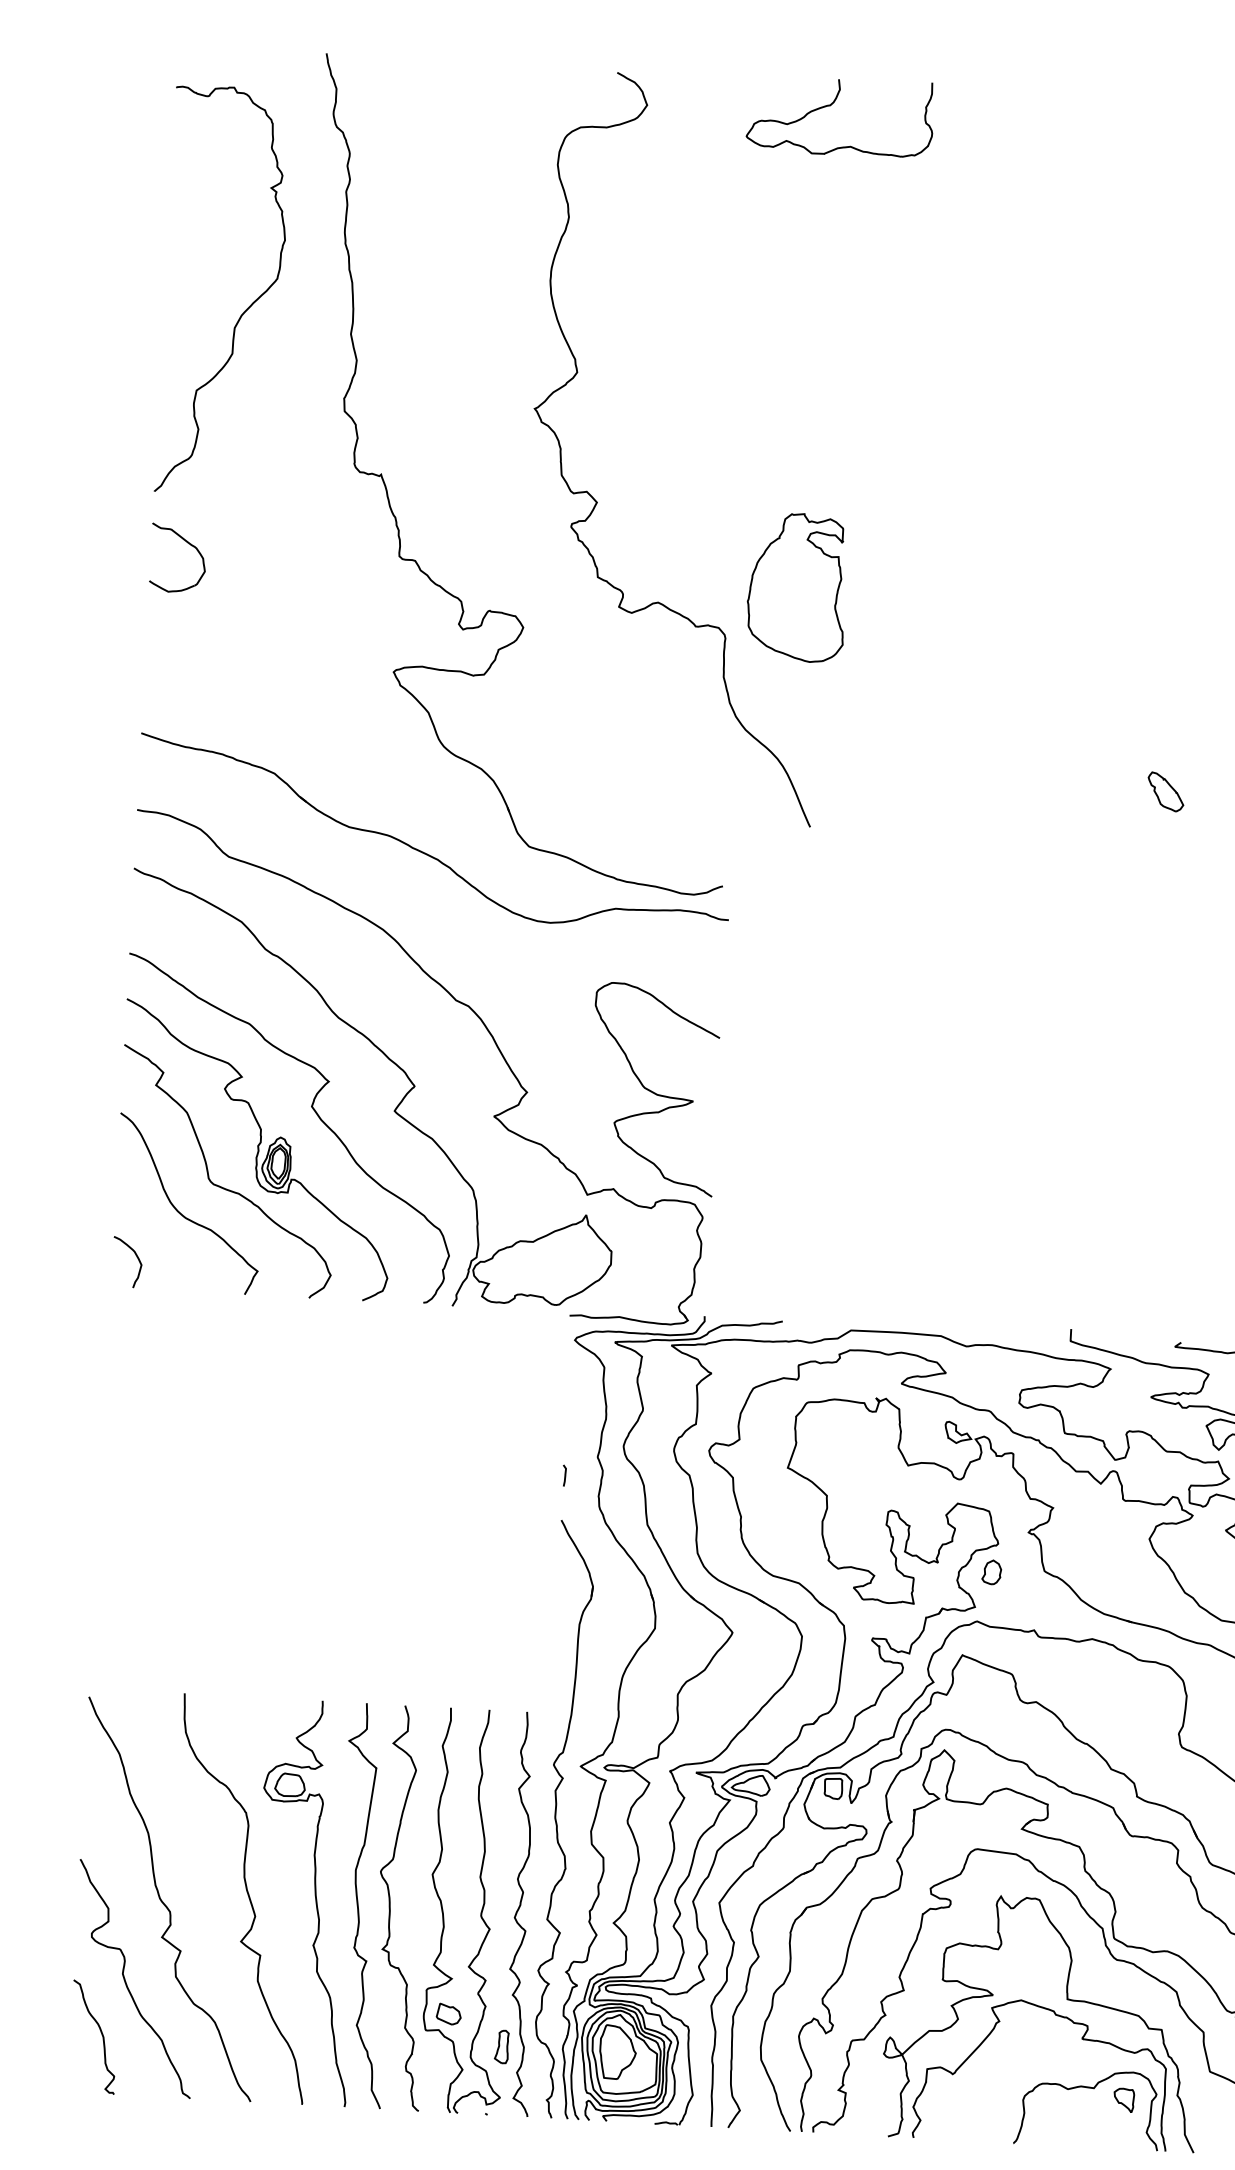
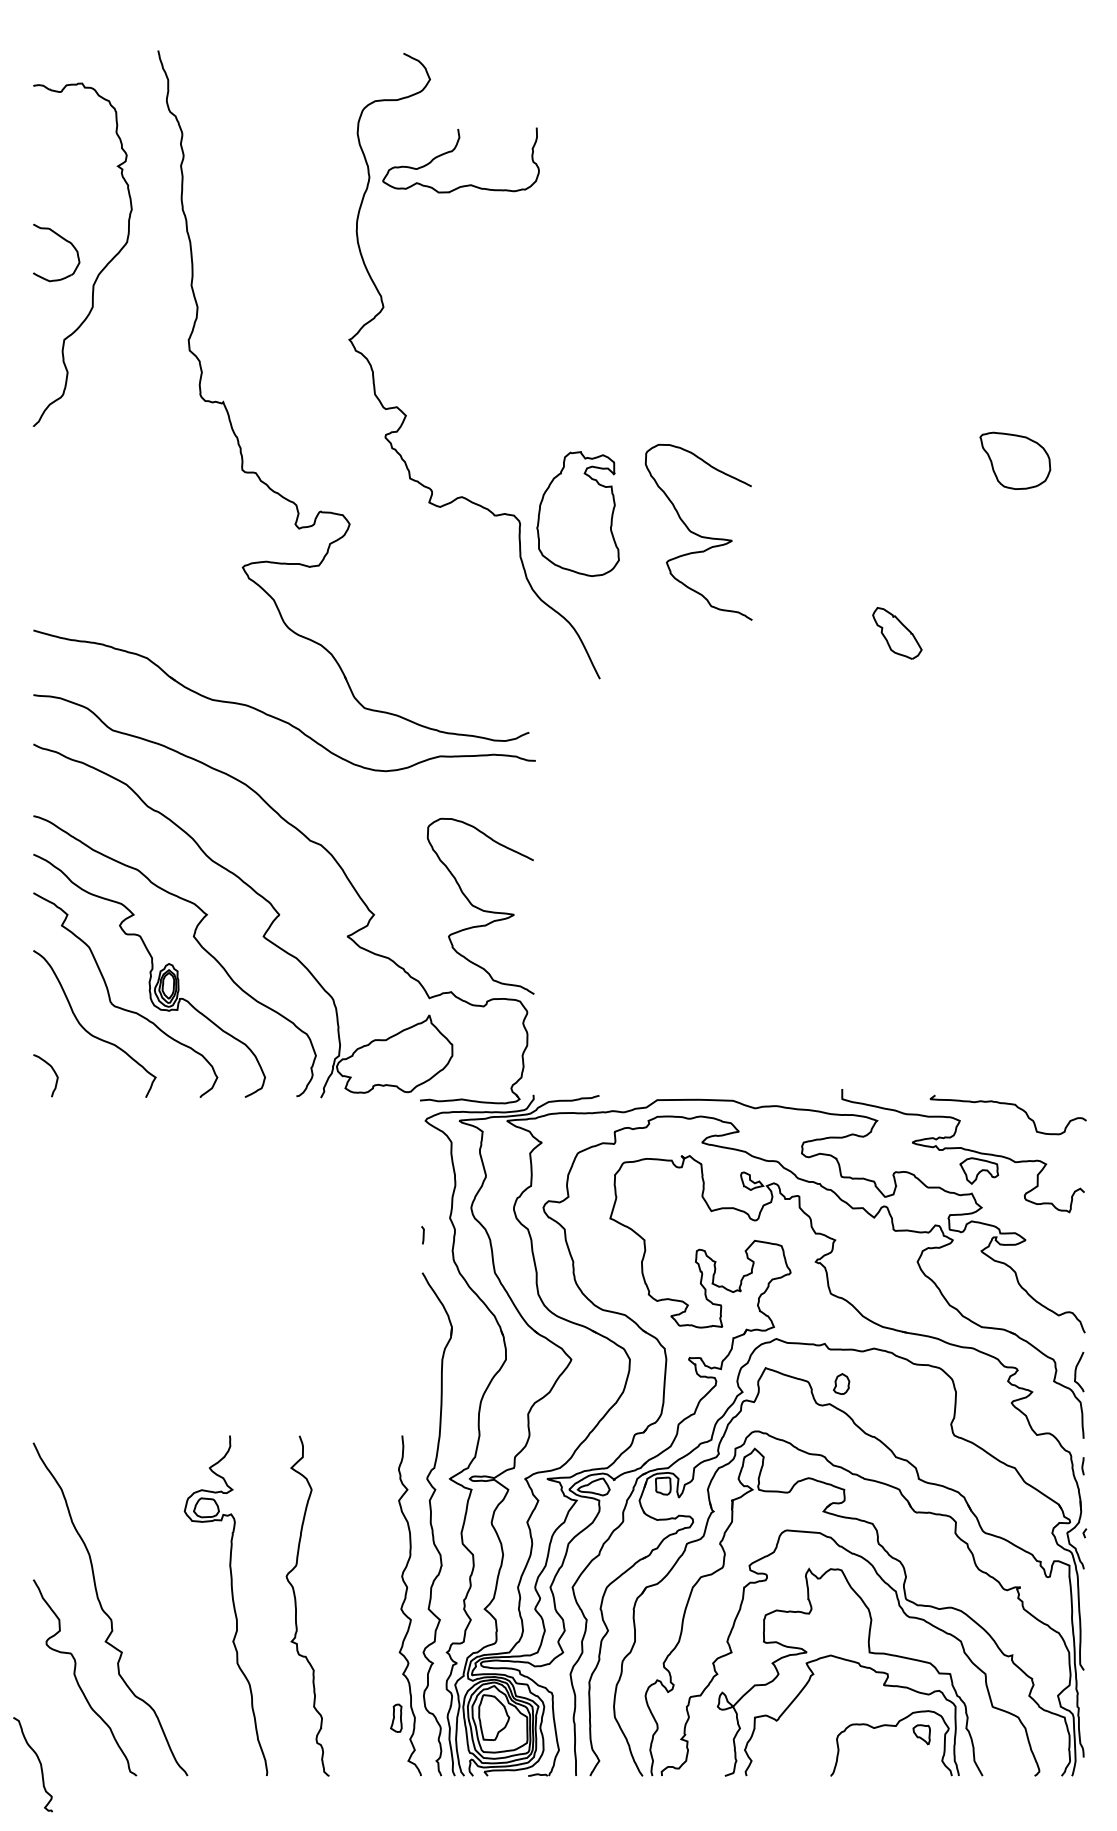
curve: (830, 106) -> (452, 152), moved
part: (189, 545) -> (65, 241), moved
part: (796, 586) -> (577, 513), moved
curve: (935, 660) -> (697, 533), added
part: (1166, 791) -> (897, 632), size x1.6
part: (991, 1571) -> (841, 1383), moved
curve: (247, 1895) -> (175, 1602), removed
curve: (359, 1908) -> (270, 1608), removed
part: (480, 1911) -> (372, 1605), removed
curve: (100, 2033) -> (38, 1761), moved

